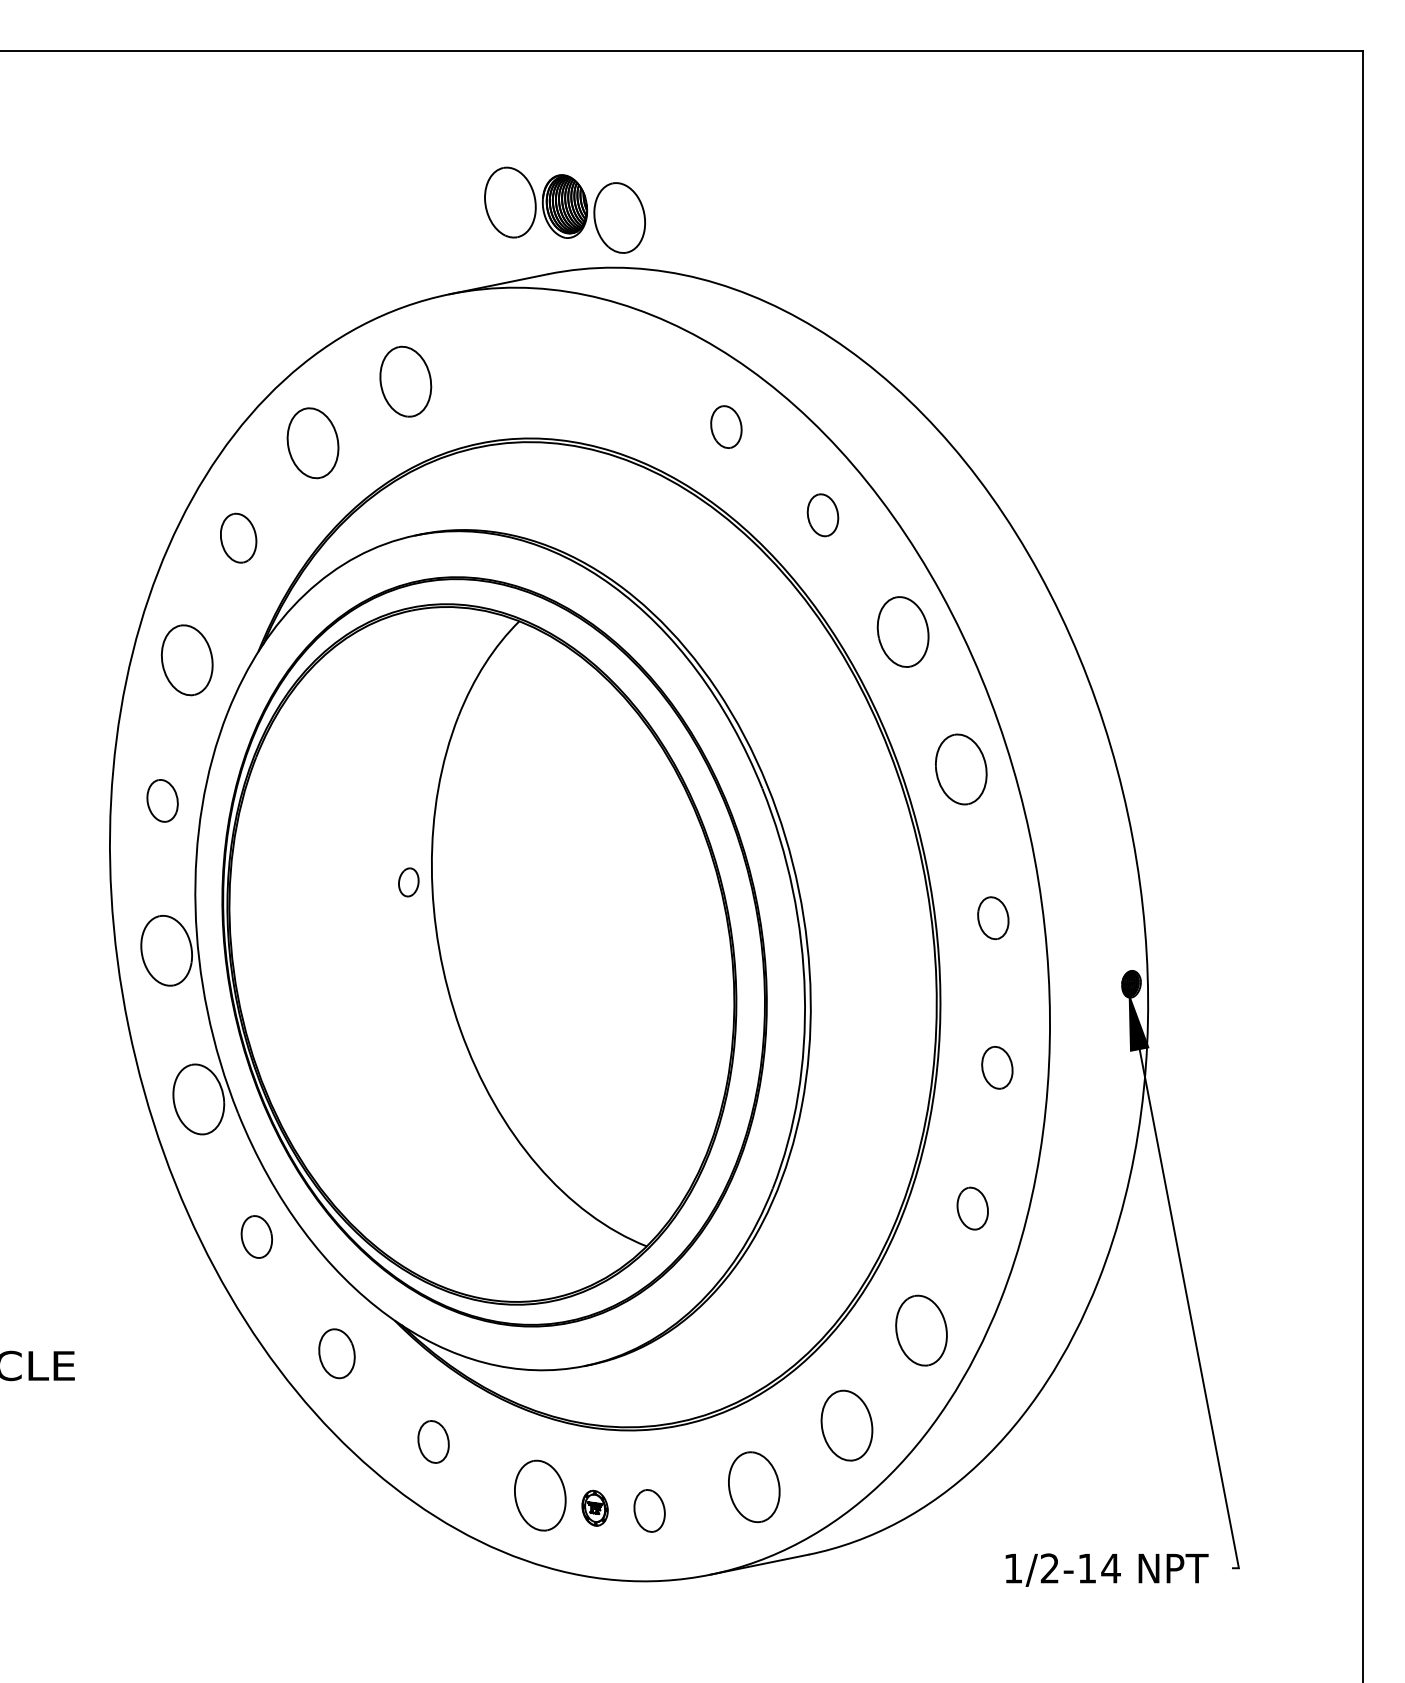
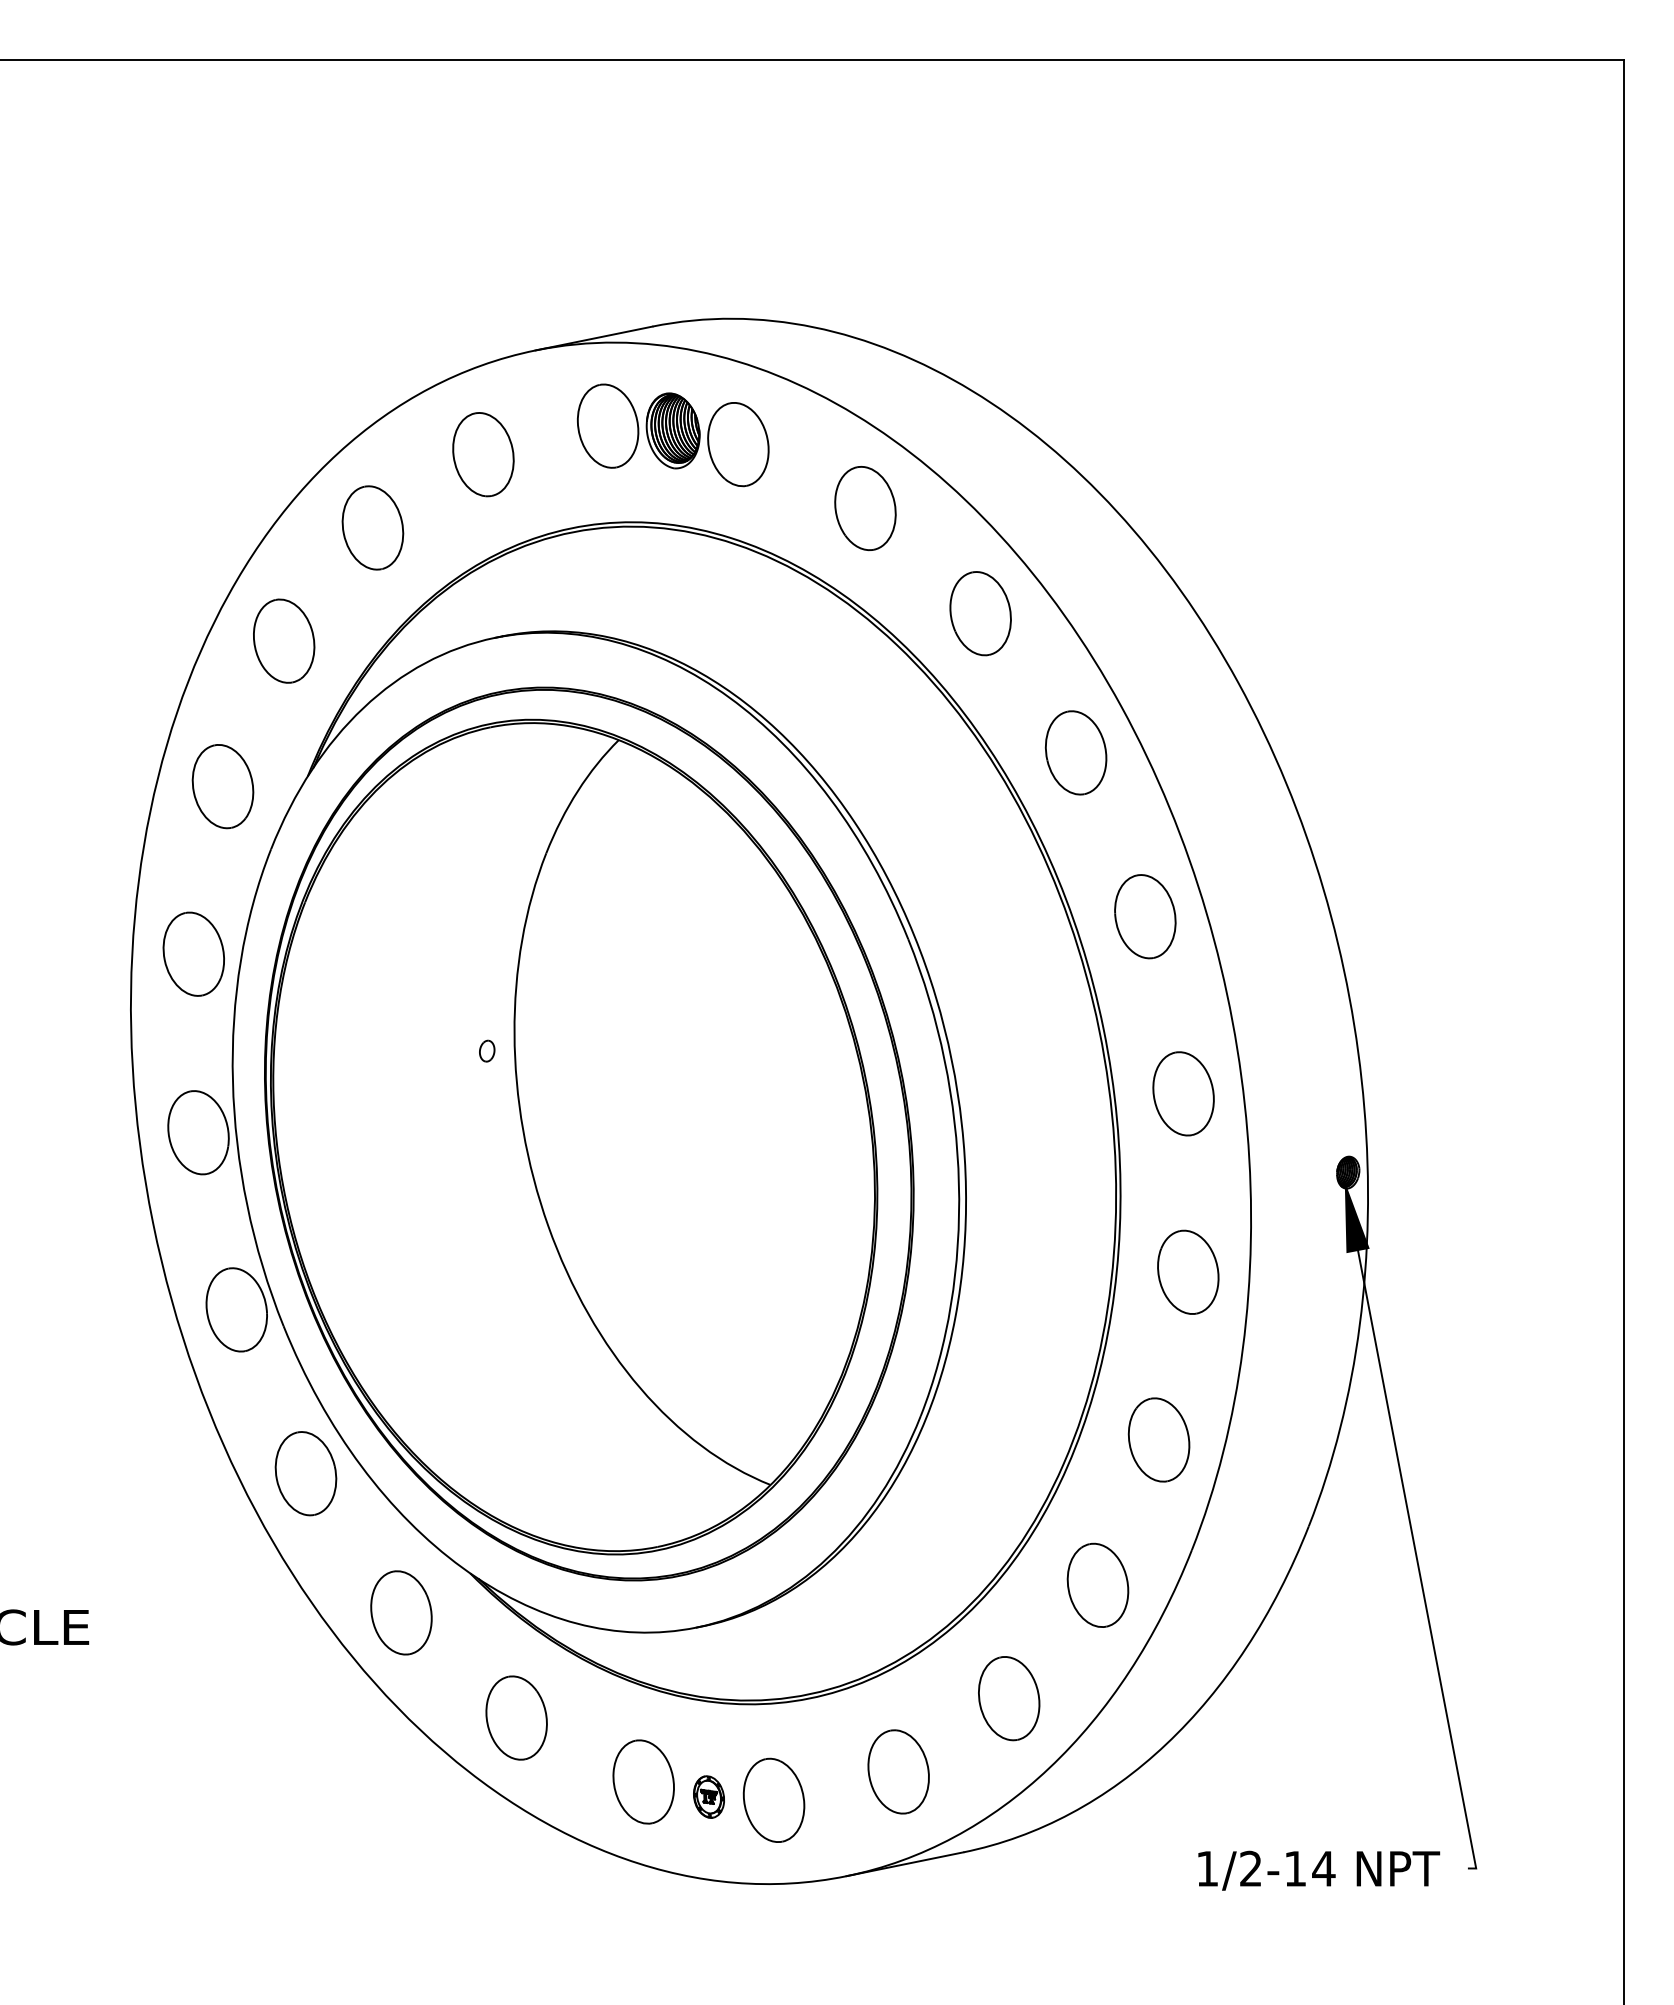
part: (565, 210) -> (673, 435), moved
part: (726, 426) -> (865, 508), size x1.67
part: (822, 515) -> (980, 613), size x1.67
part: (238, 537) -> (284, 640), size x1.43
part: (162, 800) -> (193, 953), size x1.67
part: (409, 881) -> (487, 1050), size x0.62
part: (993, 917) -> (1183, 1093), size x1.67
part: (997, 1067) -> (1188, 1271), size x1.67
part: (972, 1208) -> (1158, 1439), size x1.67
part: (256, 1236) -> (305, 1473), size x1.67
part: (337, 1353) -> (401, 1612), size x1.43
part: (433, 1441) -> (516, 1717), size x1.67
part: (649, 1510) -> (773, 1799), size x1.67

